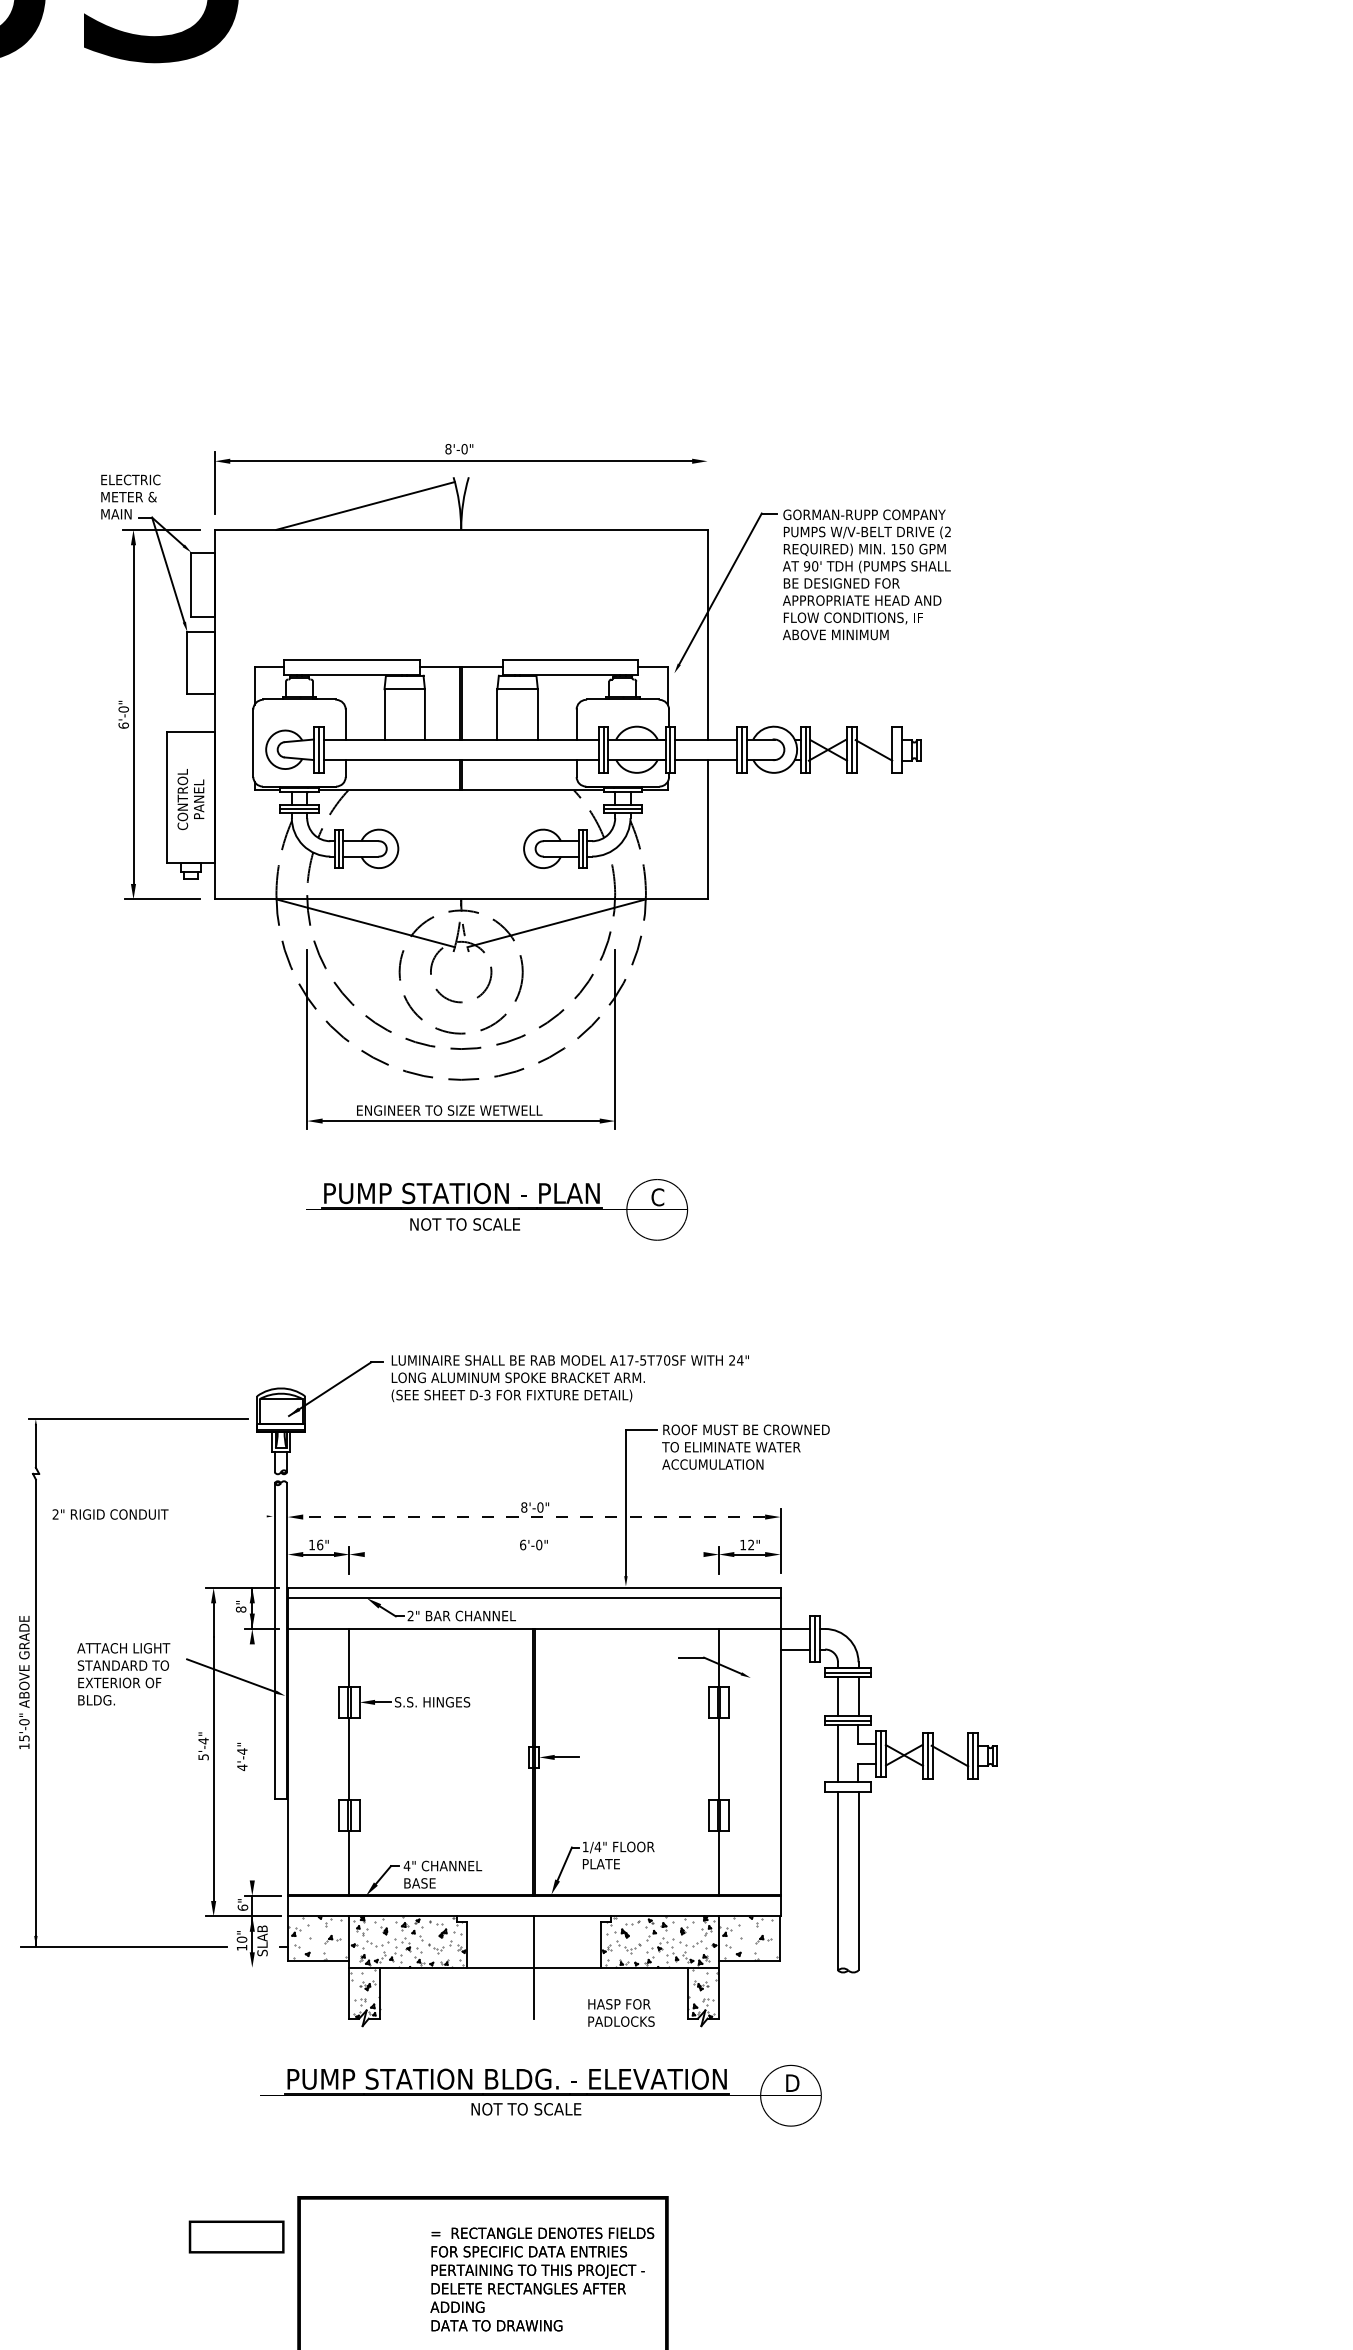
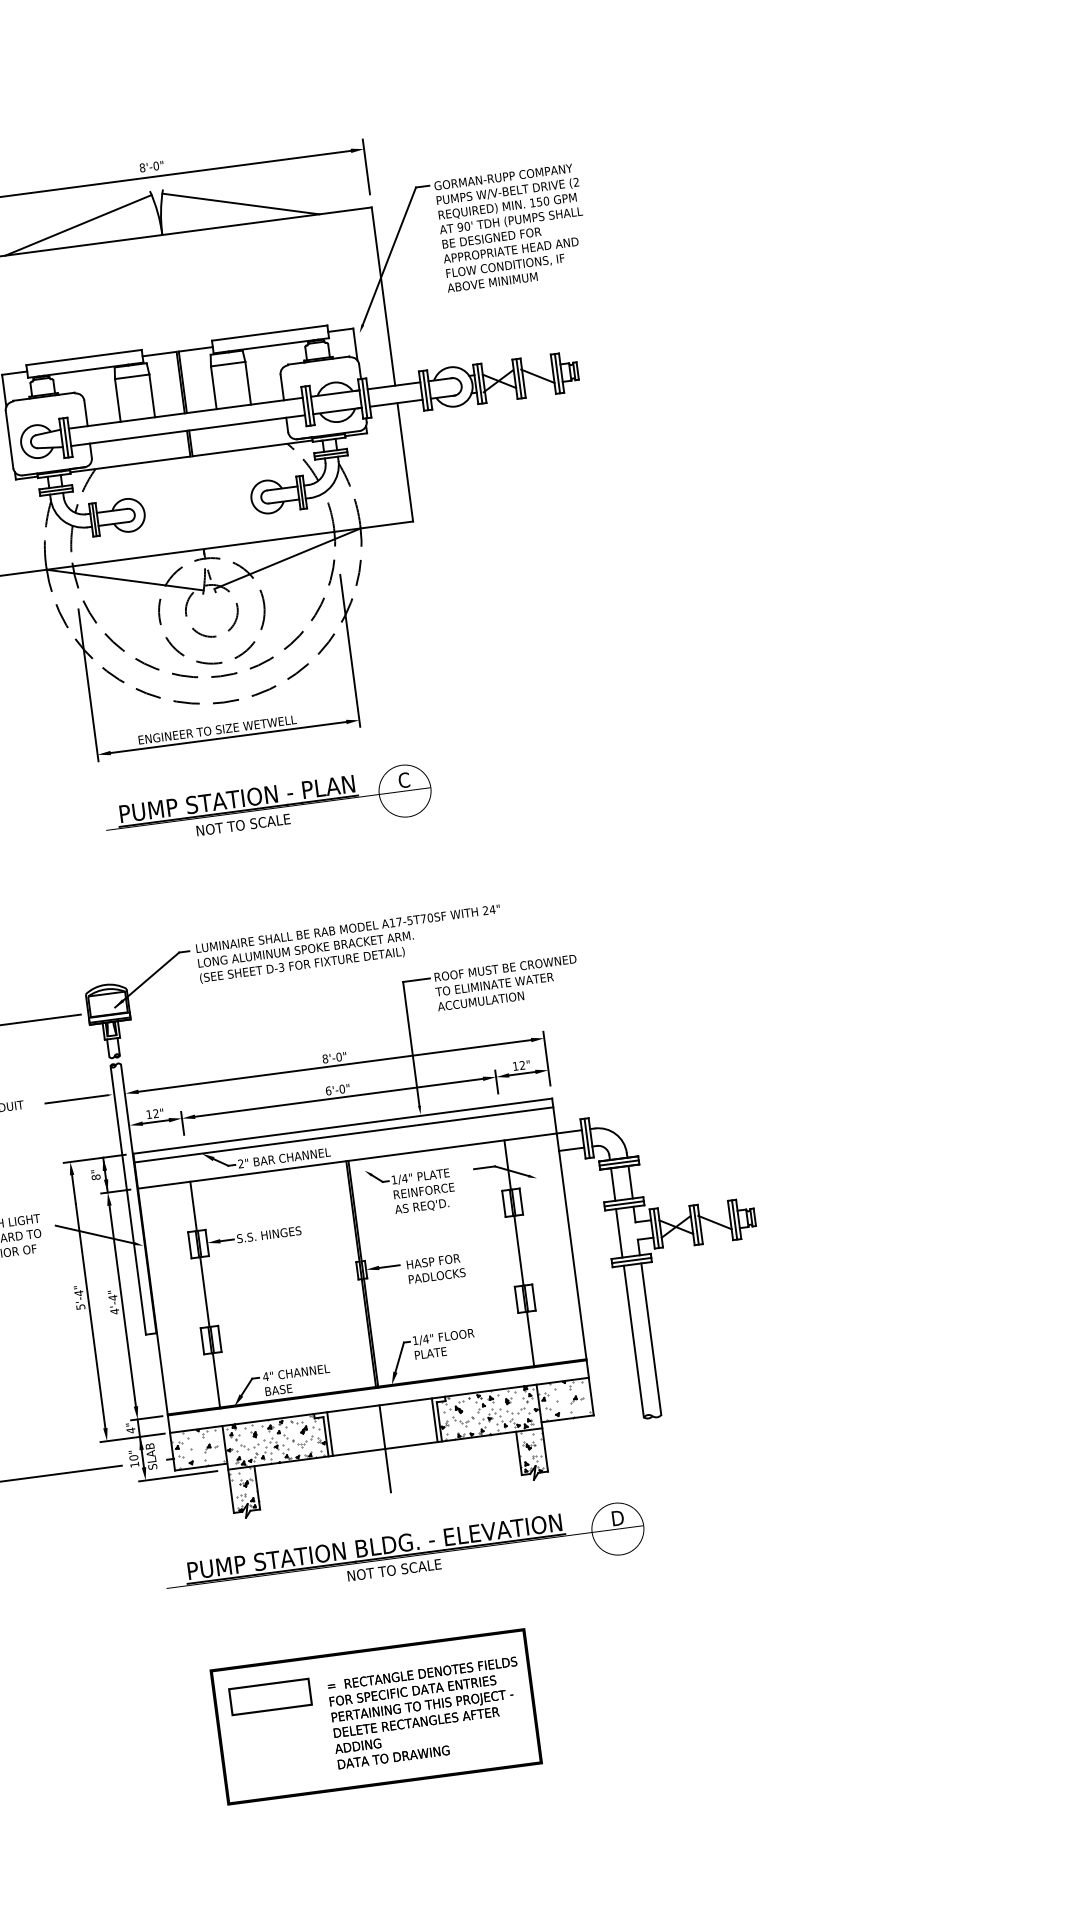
line: (707, 482) -> (366, 167), added
line: (556, 505) -> (240, 203), added
line: (897, 750) -> (557, 373), added
line: (229, 1516) -> (75, 1099), added
line: (534, 1517) -> (335, 1066), dashed -> solid
text: (320, 1544) -> (156, 1113), 16" -> 12"
line: (533, 1554) -> (338, 1097), added
part: (603, 1671) -> (411, 1189), added
line: (252, 1762) -> (122, 1306), added
line: (847, 1787) -> (631, 1260), added
text: (242, 1907) -> (130, 1430), 6" -> 4"
line: (472, 1941) -> (329, 1433), added
line: (595, 1941) -> (434, 1419), added
line: (290, 1967) -> (178, 1476), added
text: (621, 2012) -> (436, 1268), moved
part: (236, 2236) -> (270, 1696), moved

